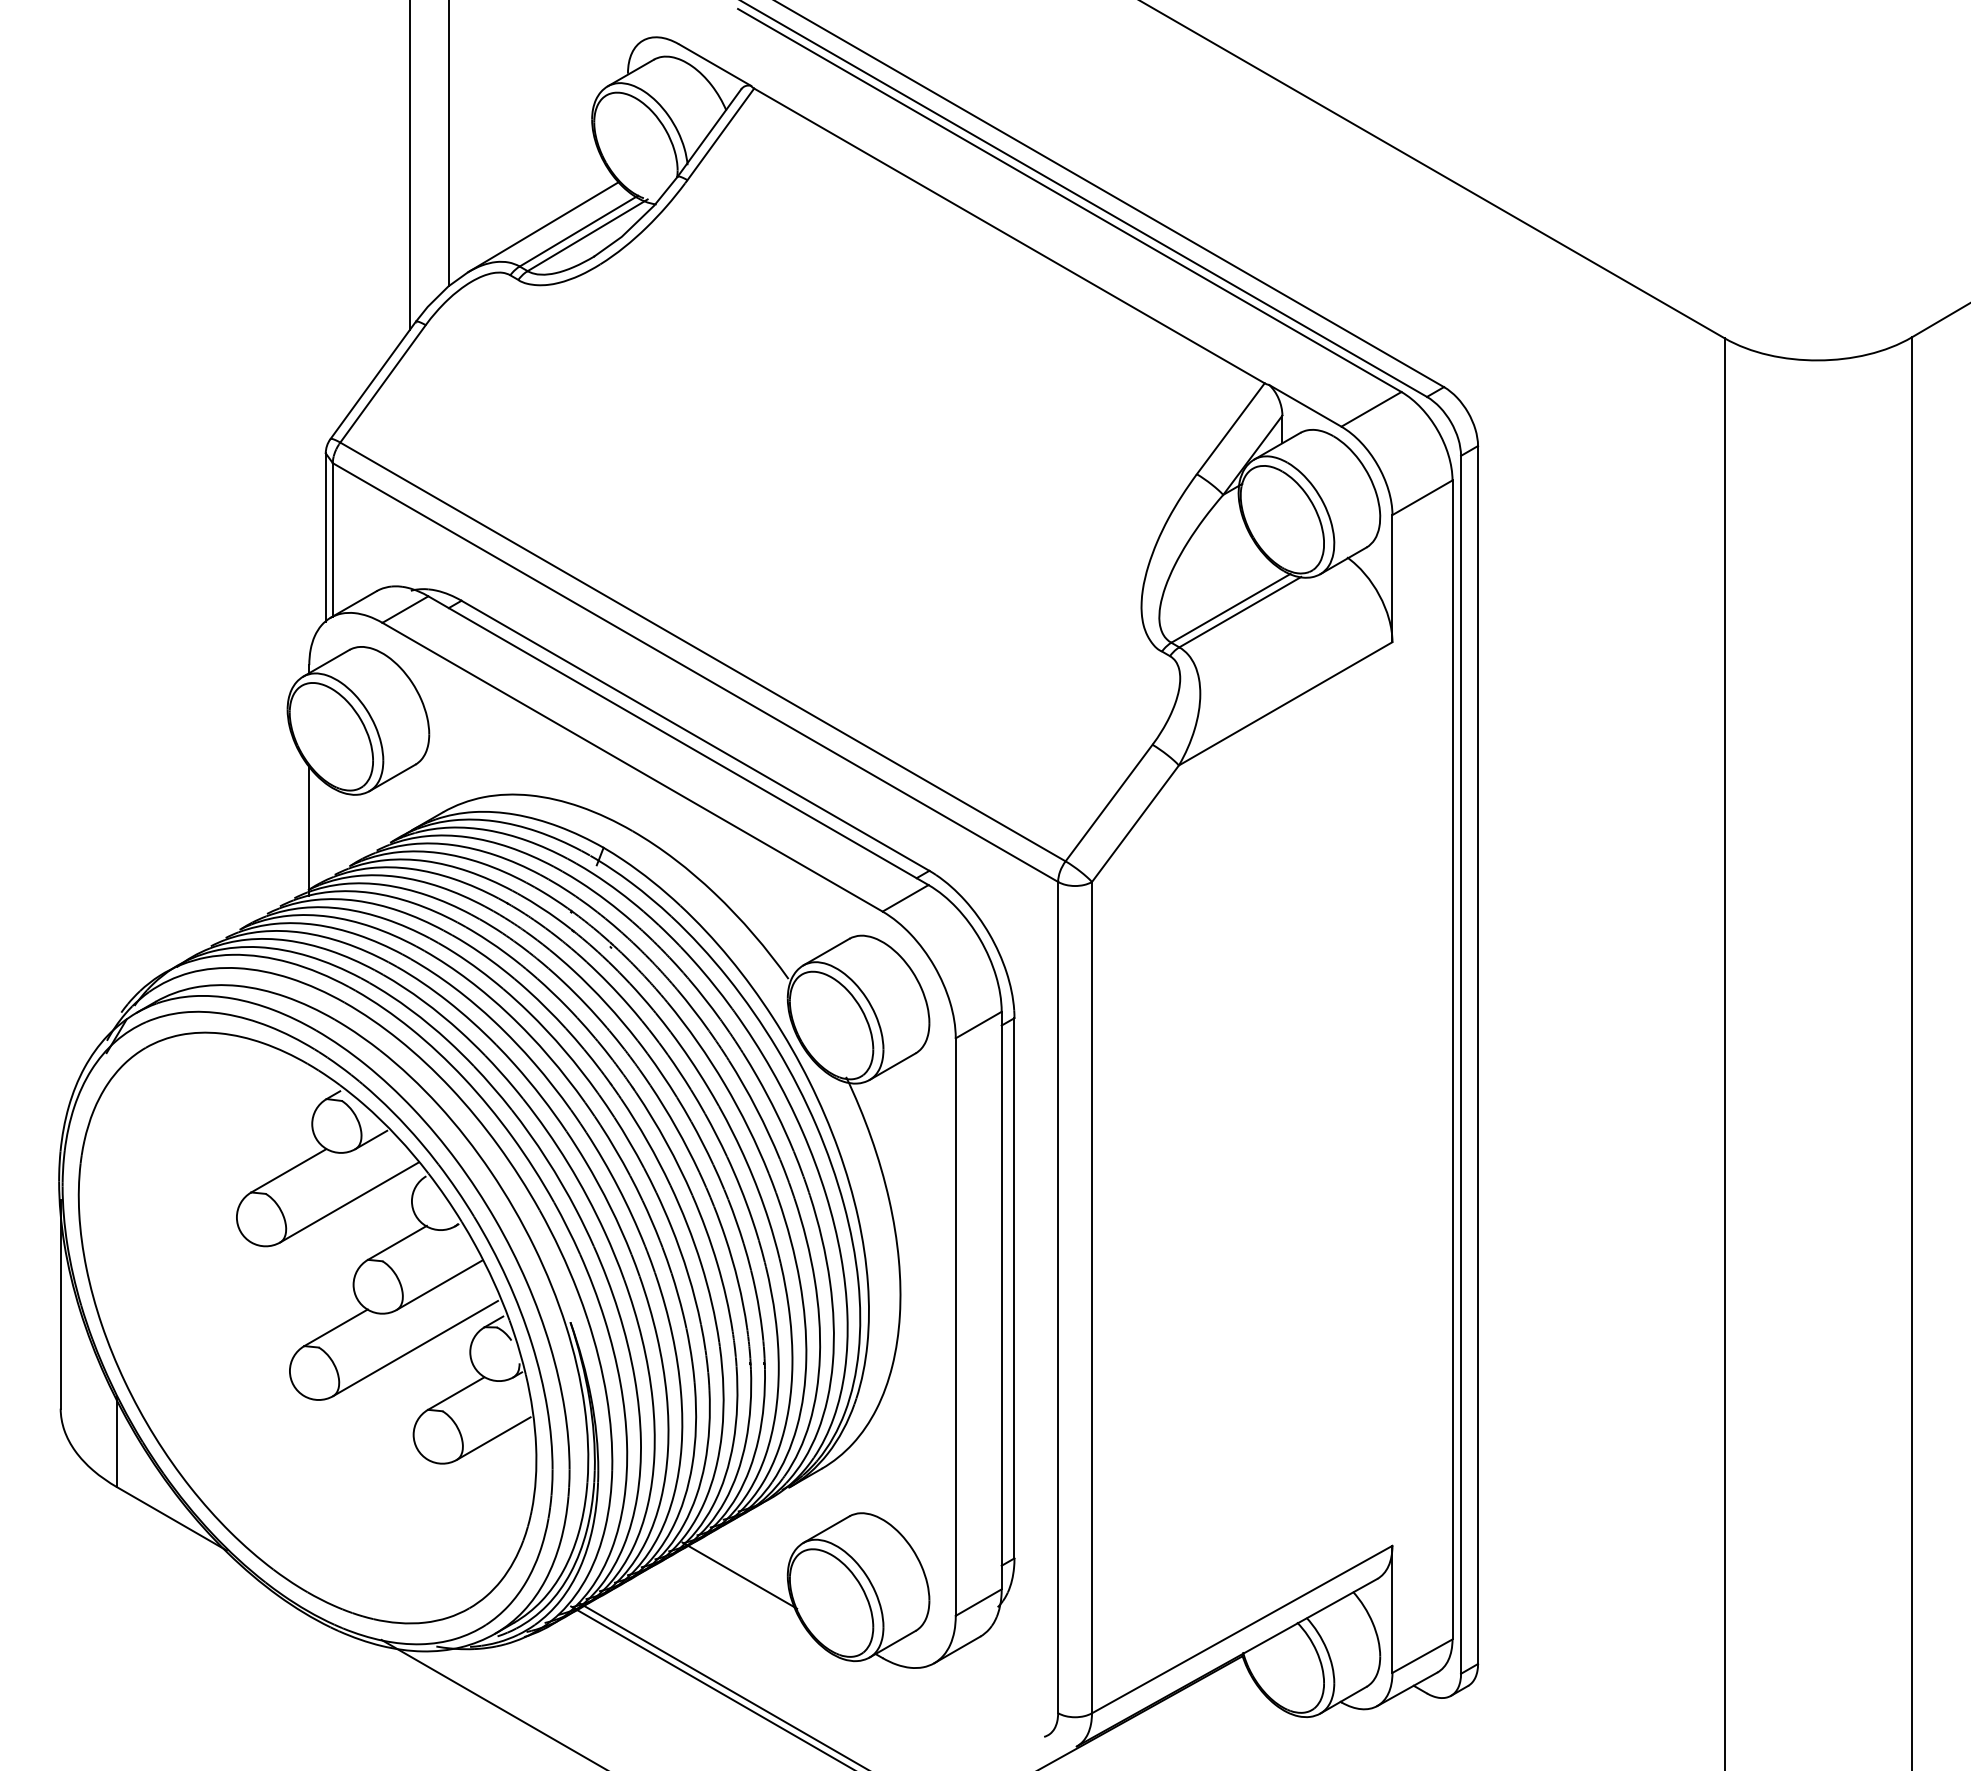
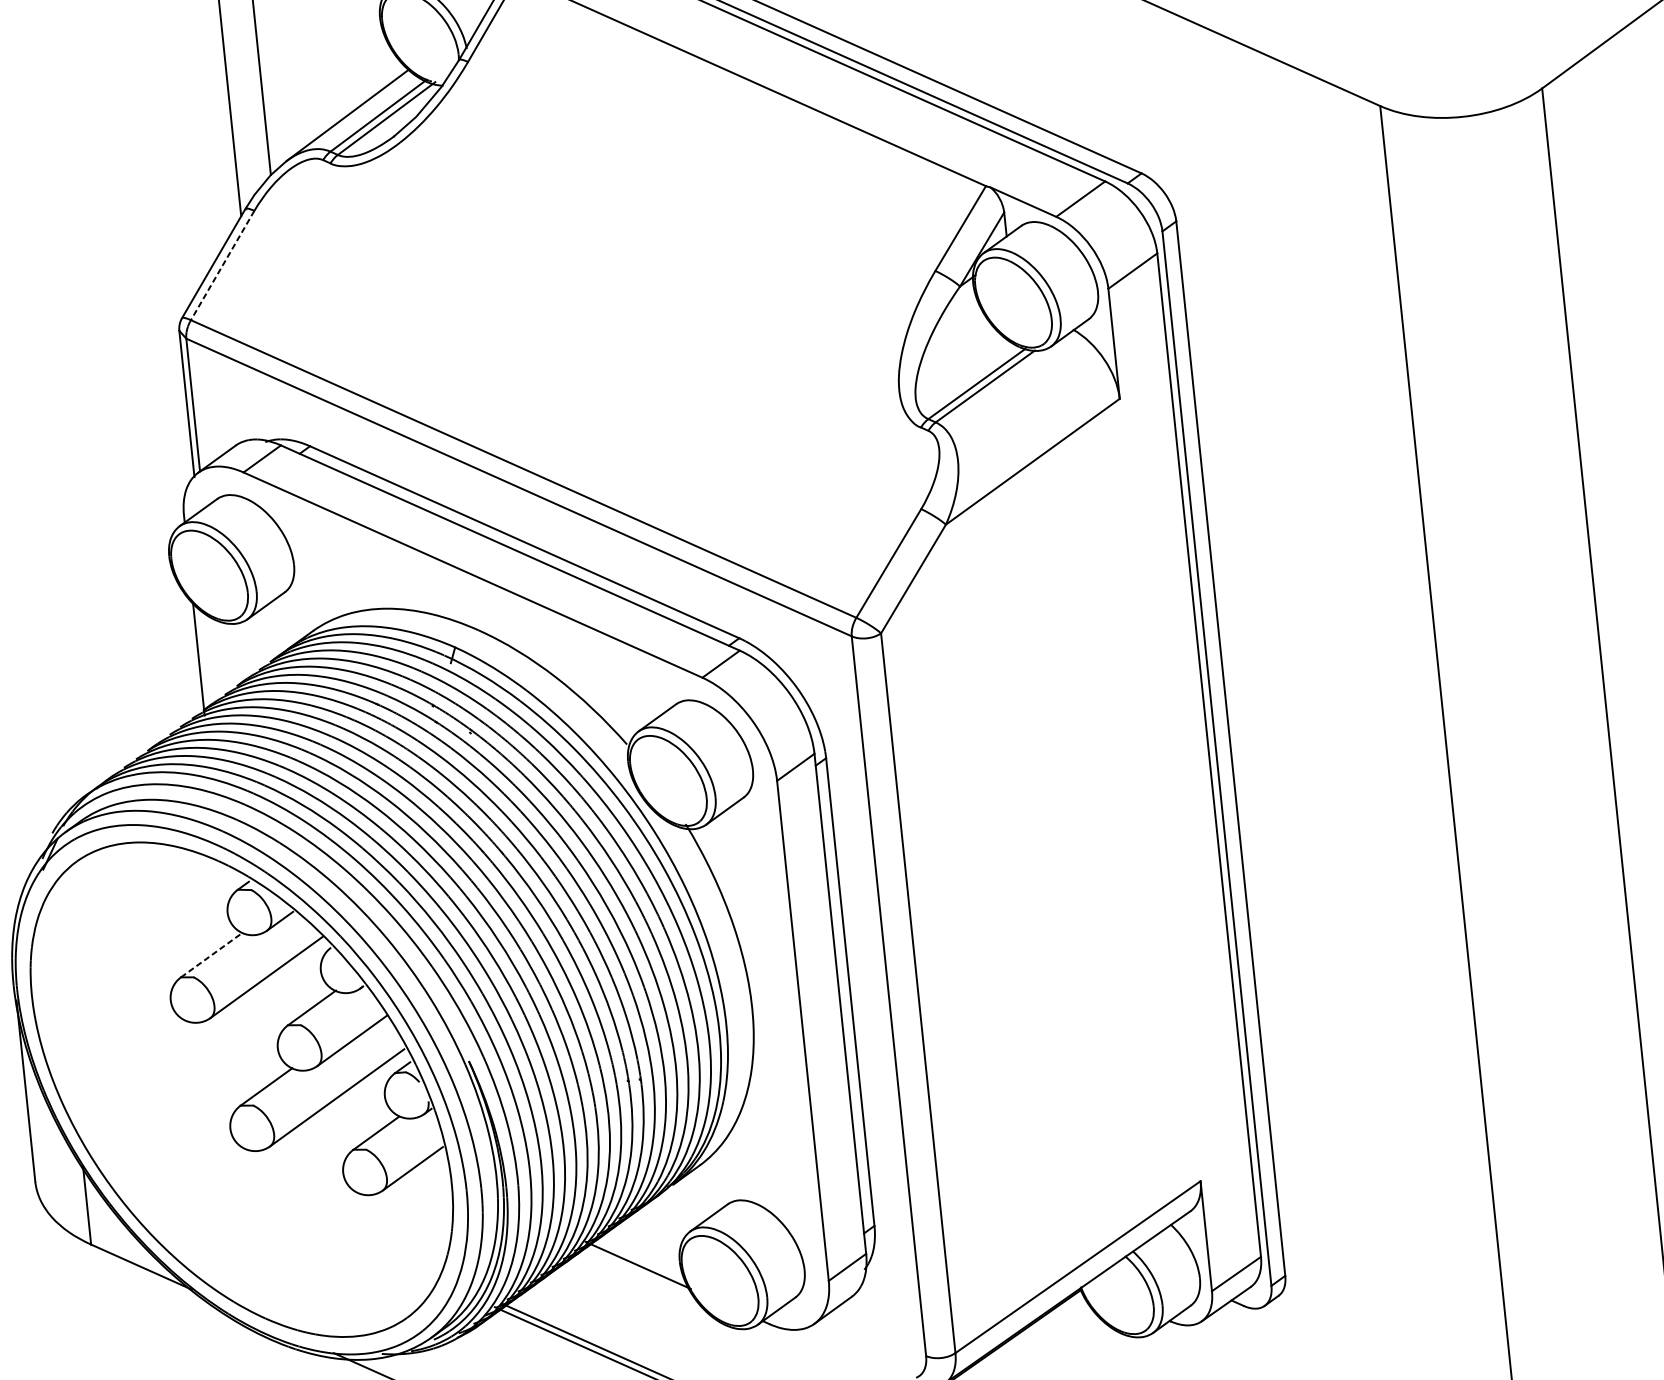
line: (383, 383) -> (223, 265), solid -> dashed
line: (289, 1170) -> (212, 954), solid -> dashed

